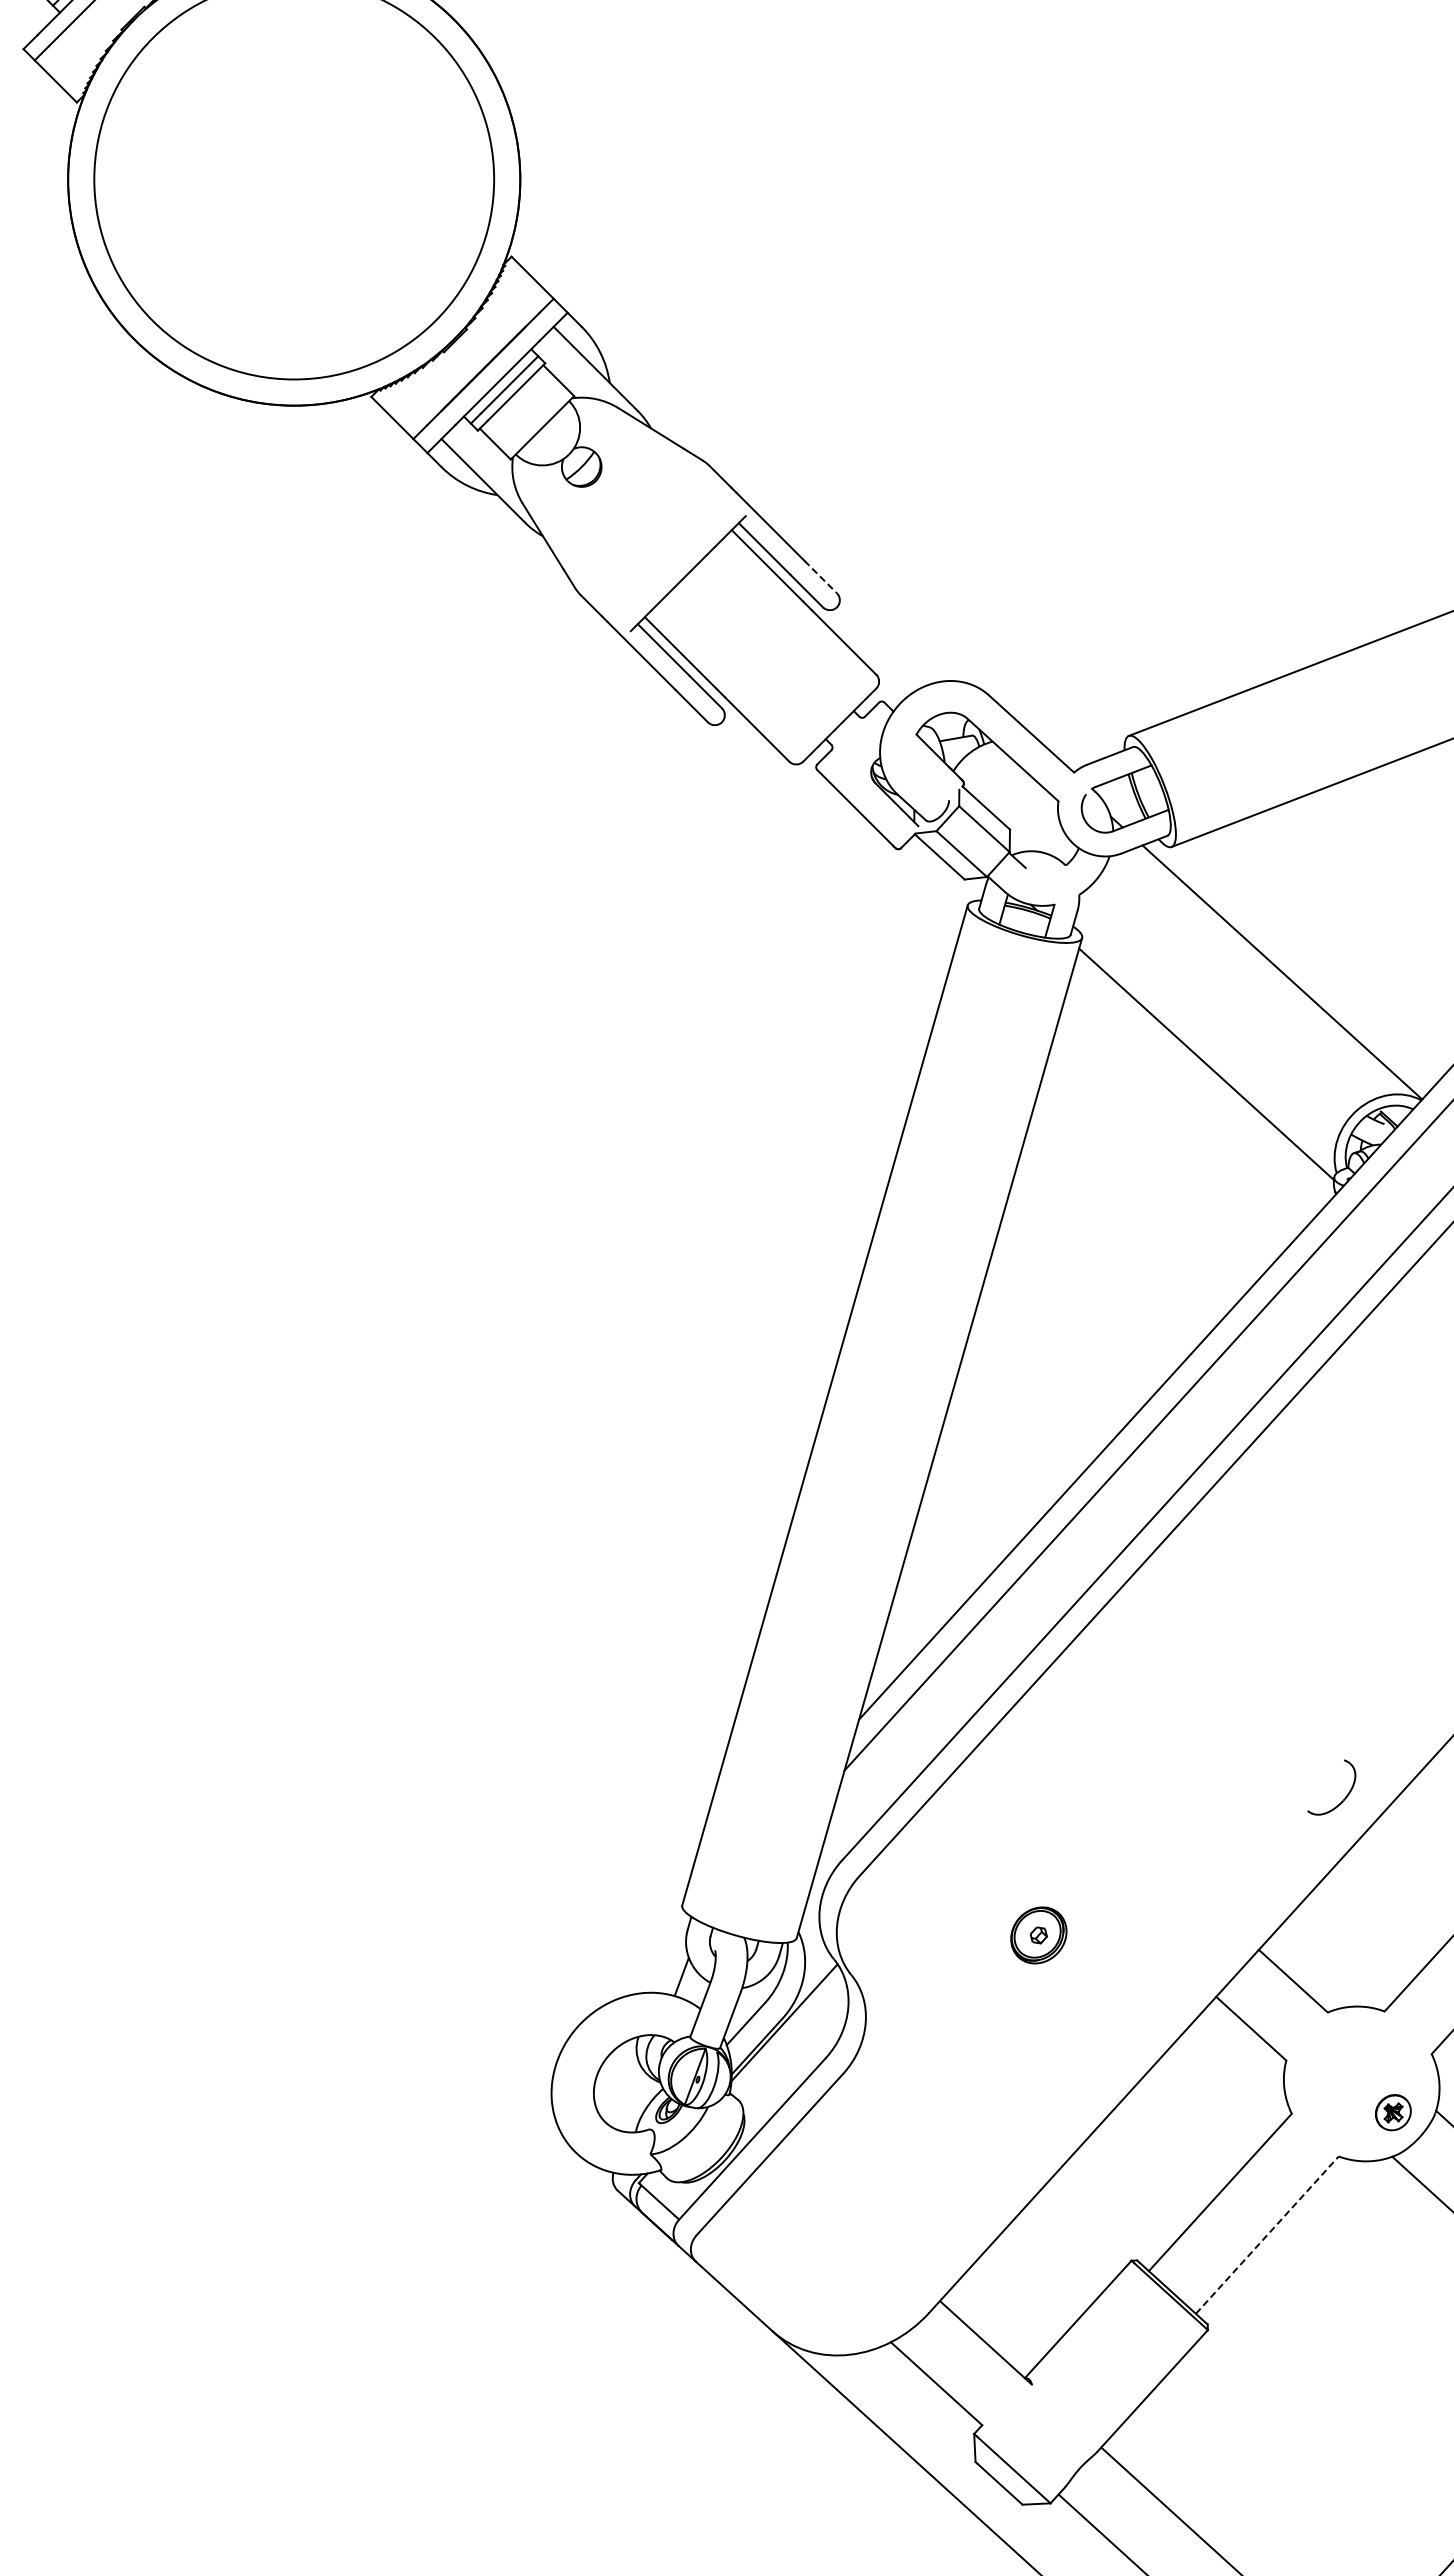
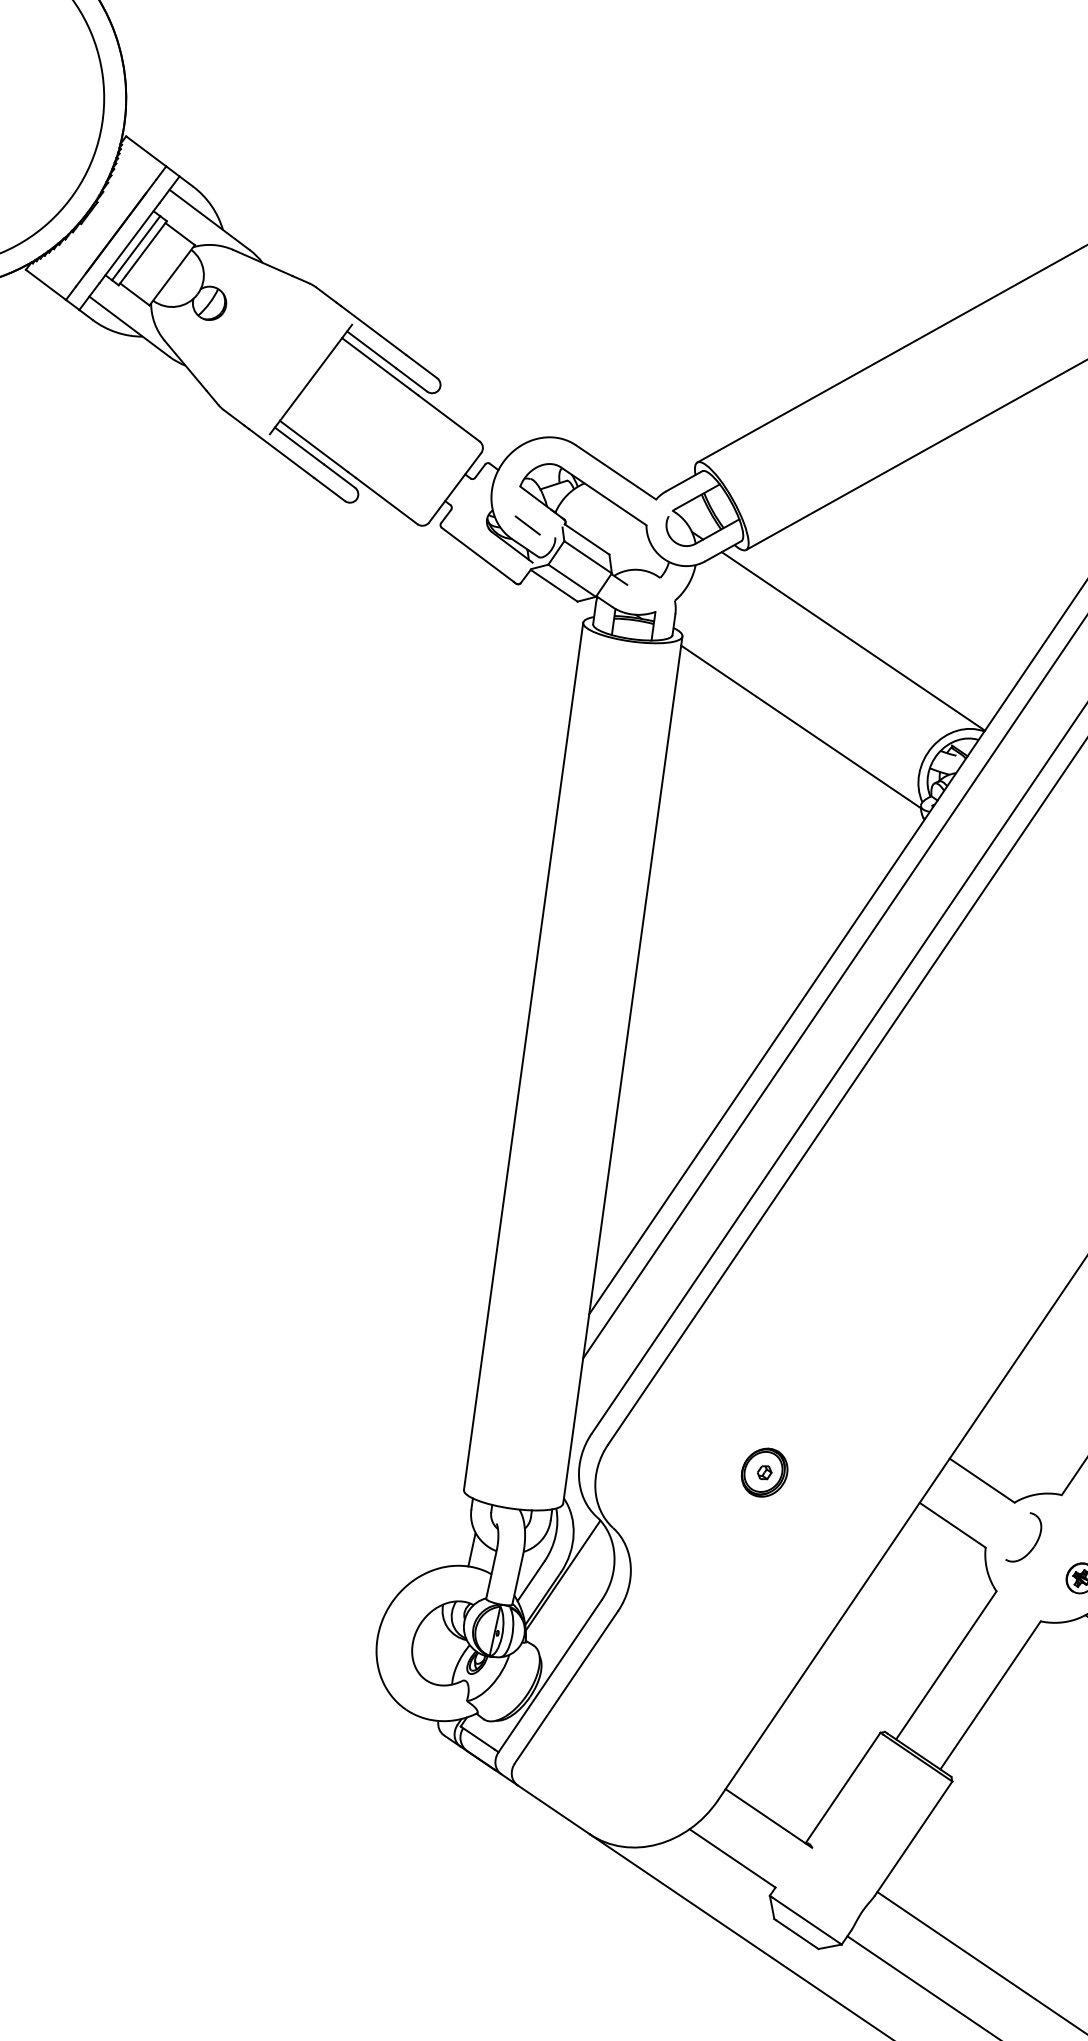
line: (820, 577) -> (421, 367), dashed -> solid
line: (918, 781) -> (527, 525), added
part: (1345, 1796) -> (1035, 1543), moved
line: (1267, 2234) -> (990, 1694), dashed -> solid

